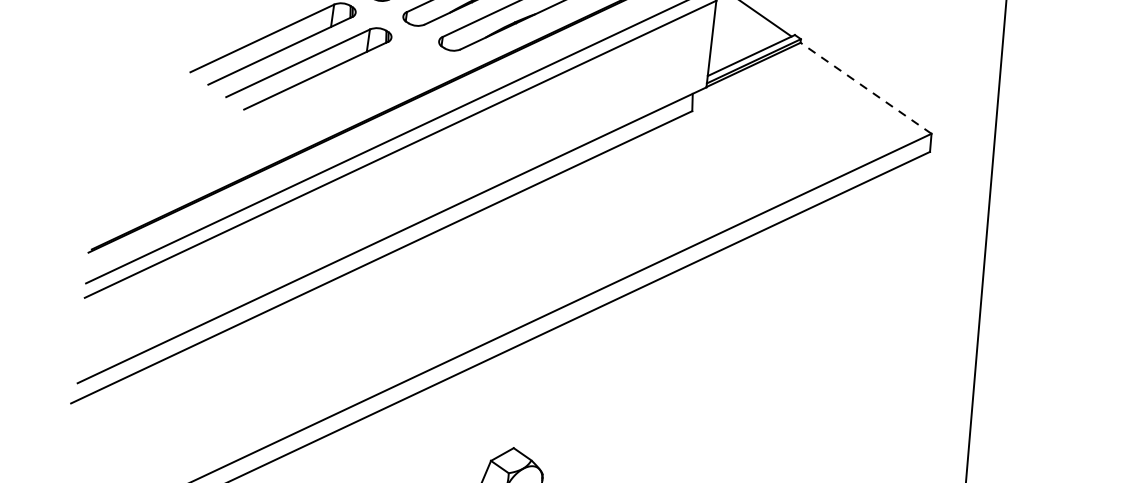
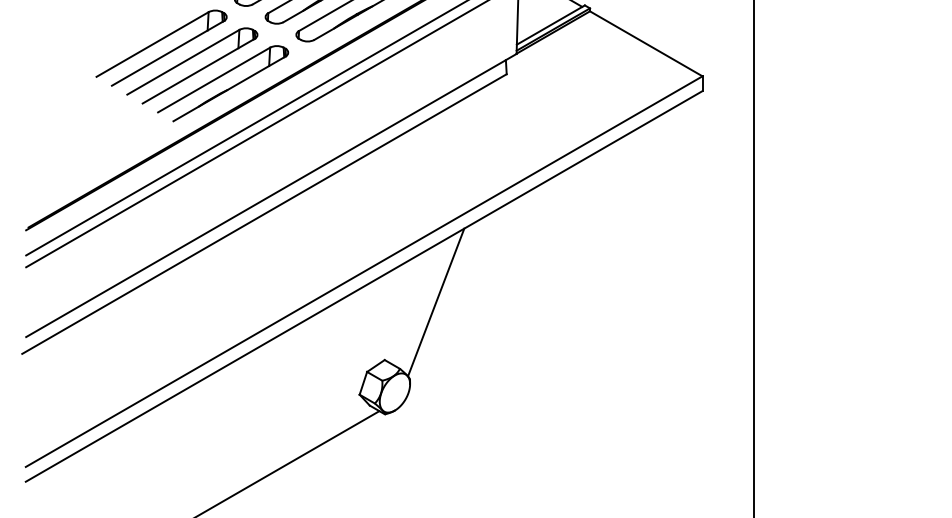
part: (341, 85) -> (220, 77), added
line: (866, 87) -> (646, 43), dashed -> solid
line: (582, 383) -> (436, 302), added

